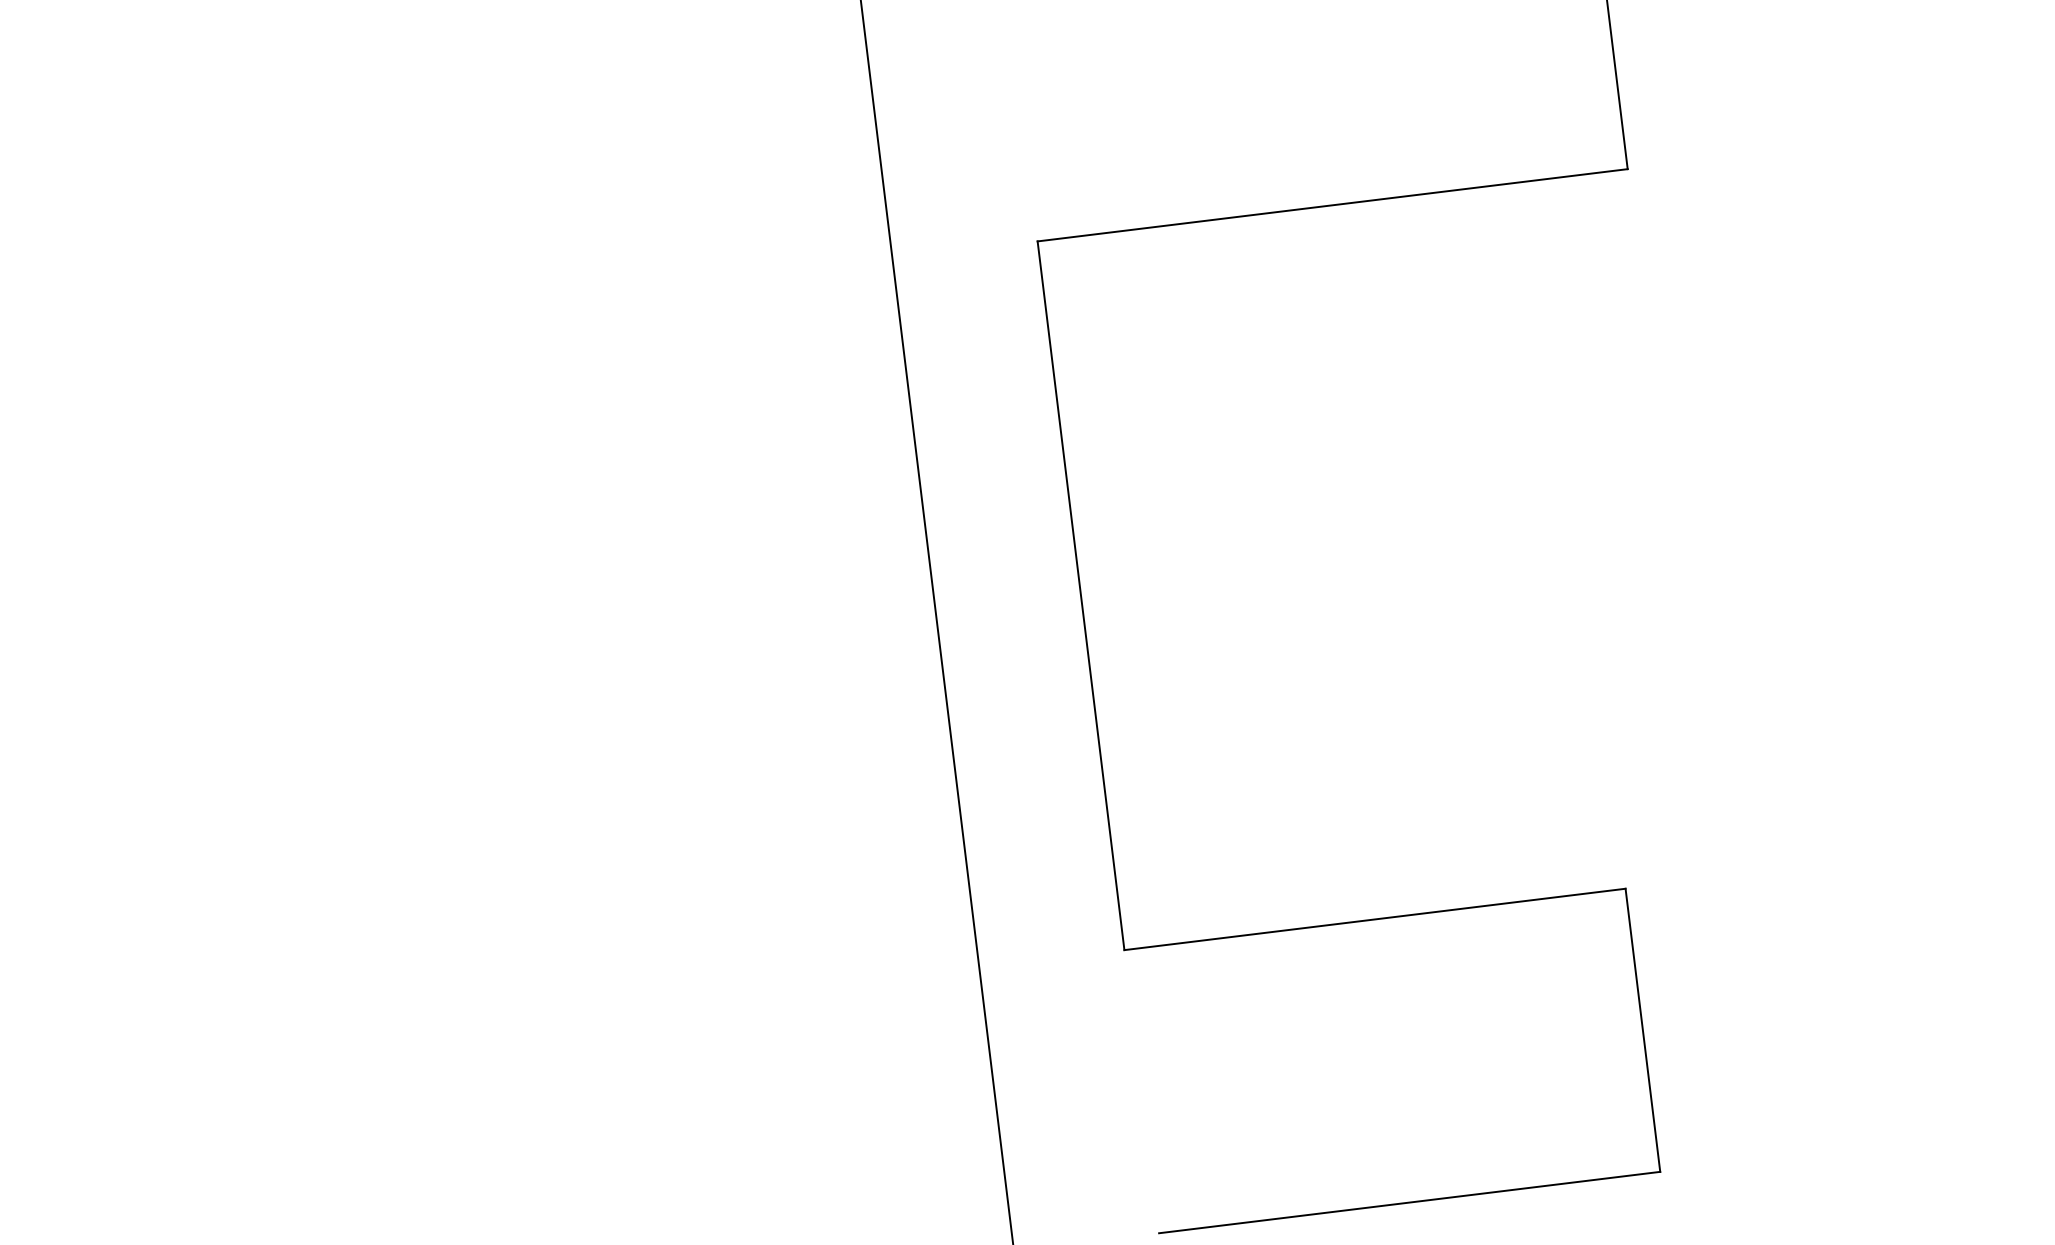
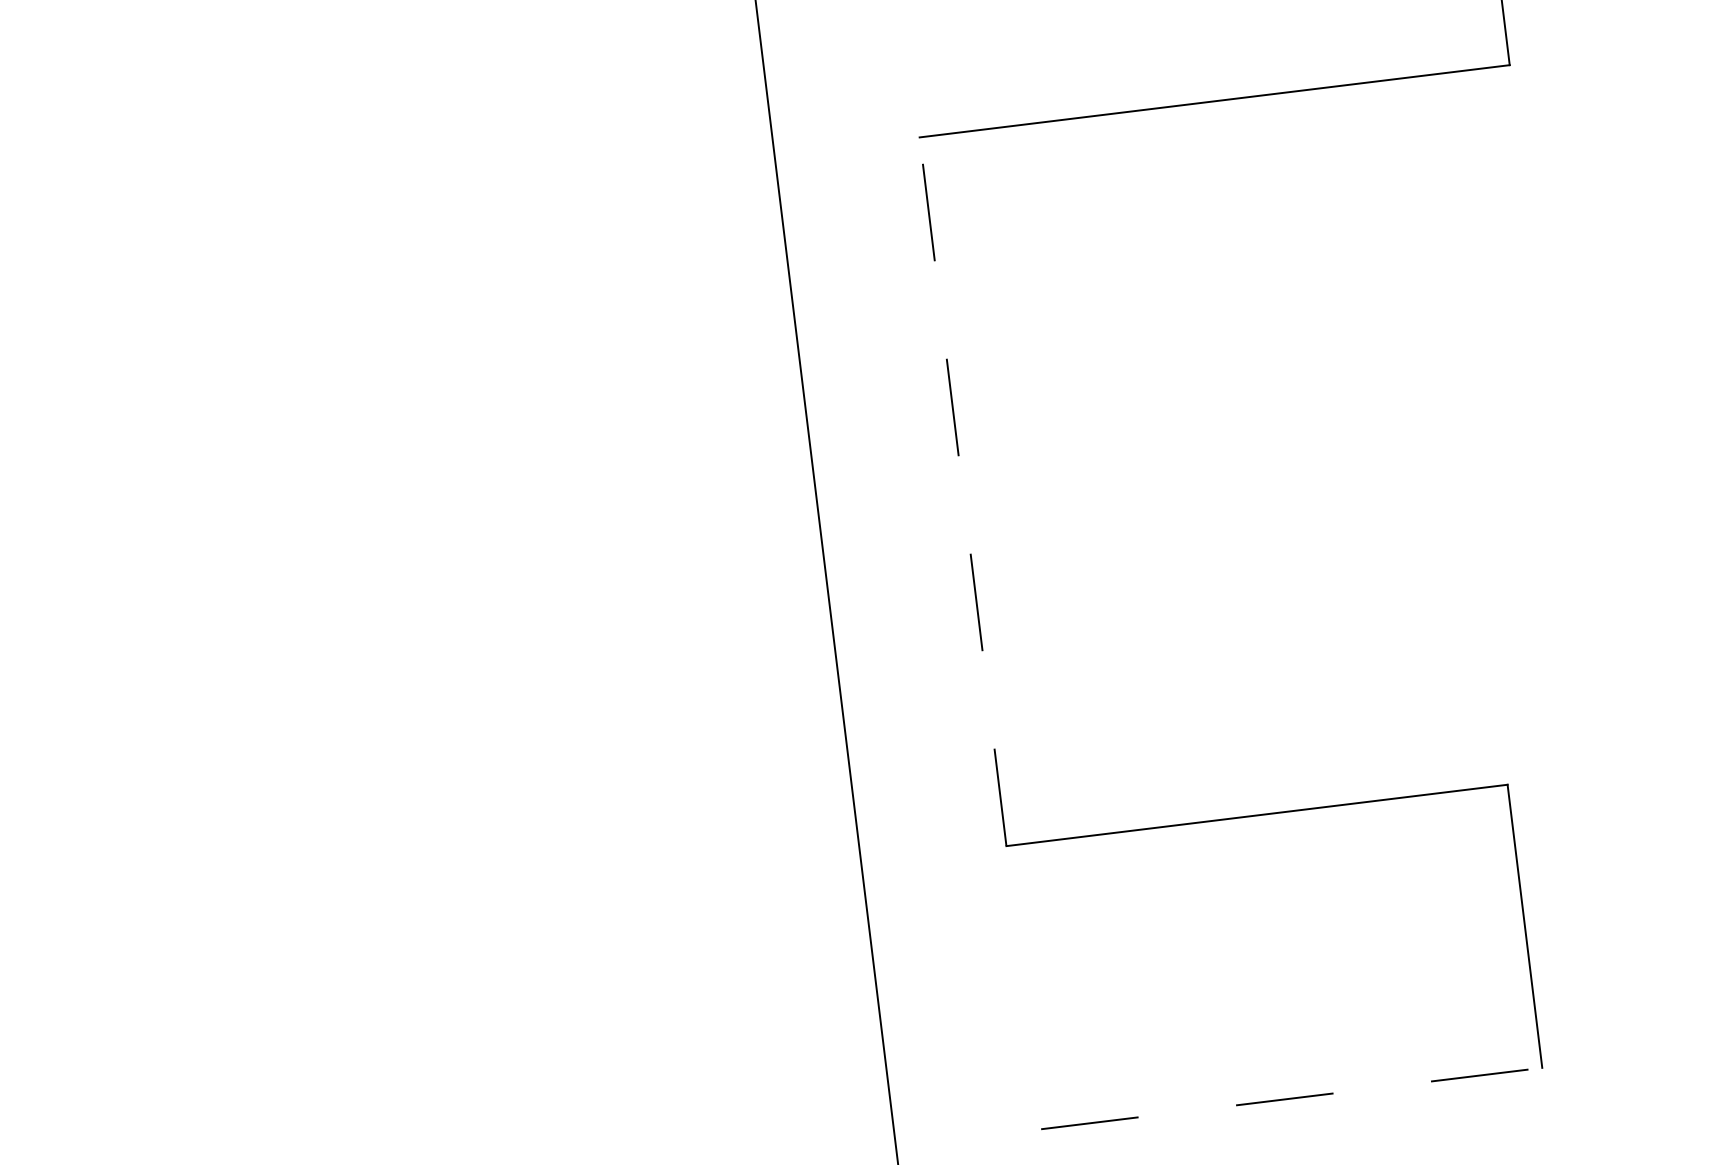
line: (1080, 595) -> (962, 491), solid -> dashed
line: (1410, 1202) -> (1292, 1098), solid -> dashed

